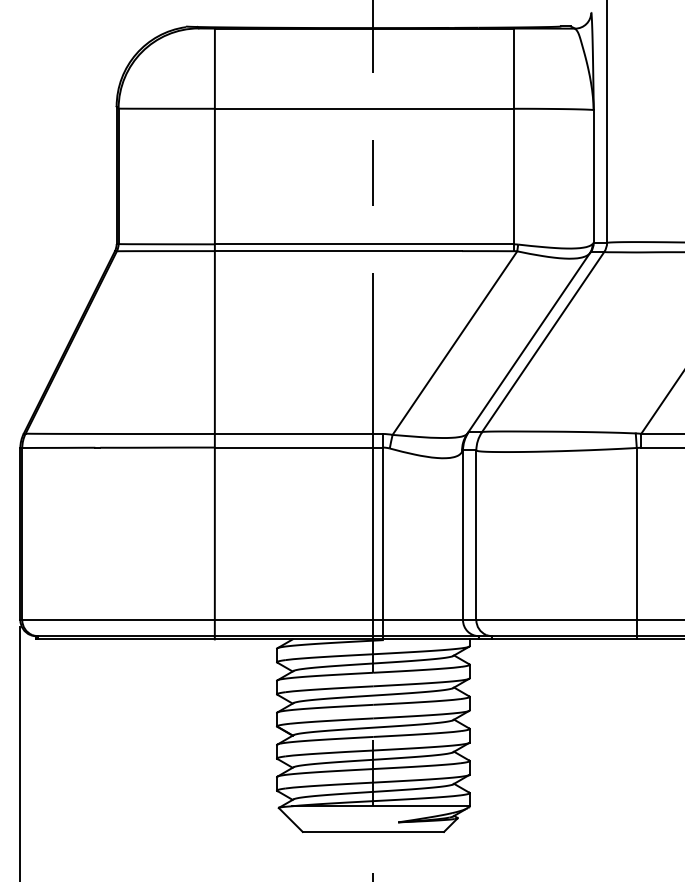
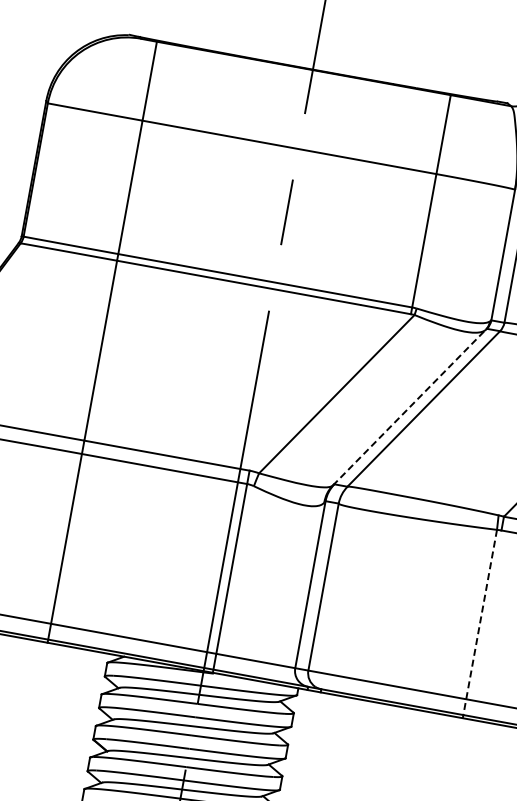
line: (528, 343) -> (409, 407), solid -> dashed
line: (636, 543) -> (479, 623), solid -> dashed

